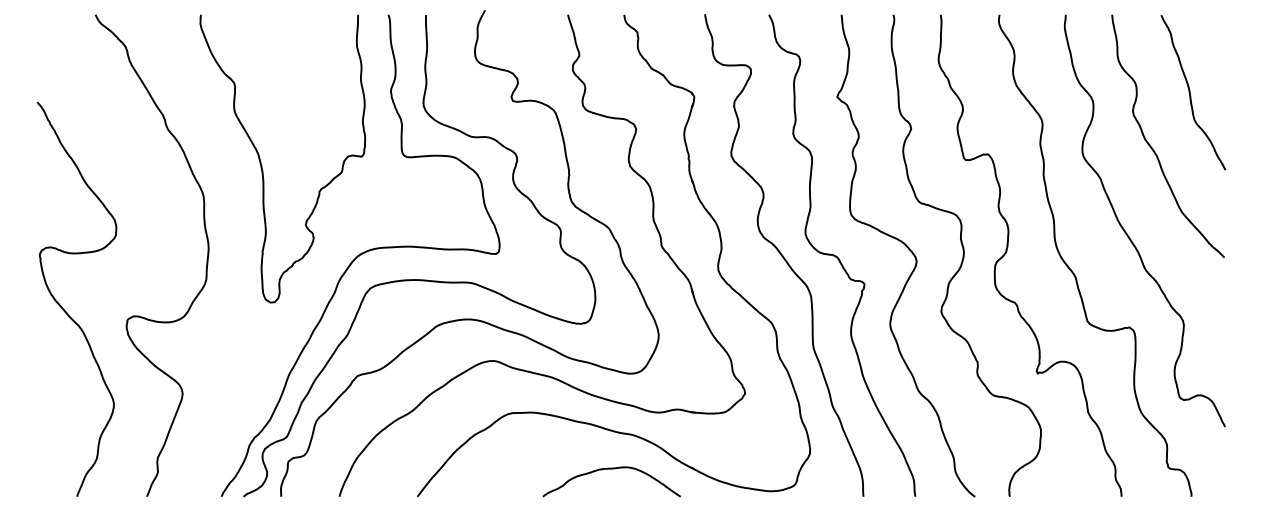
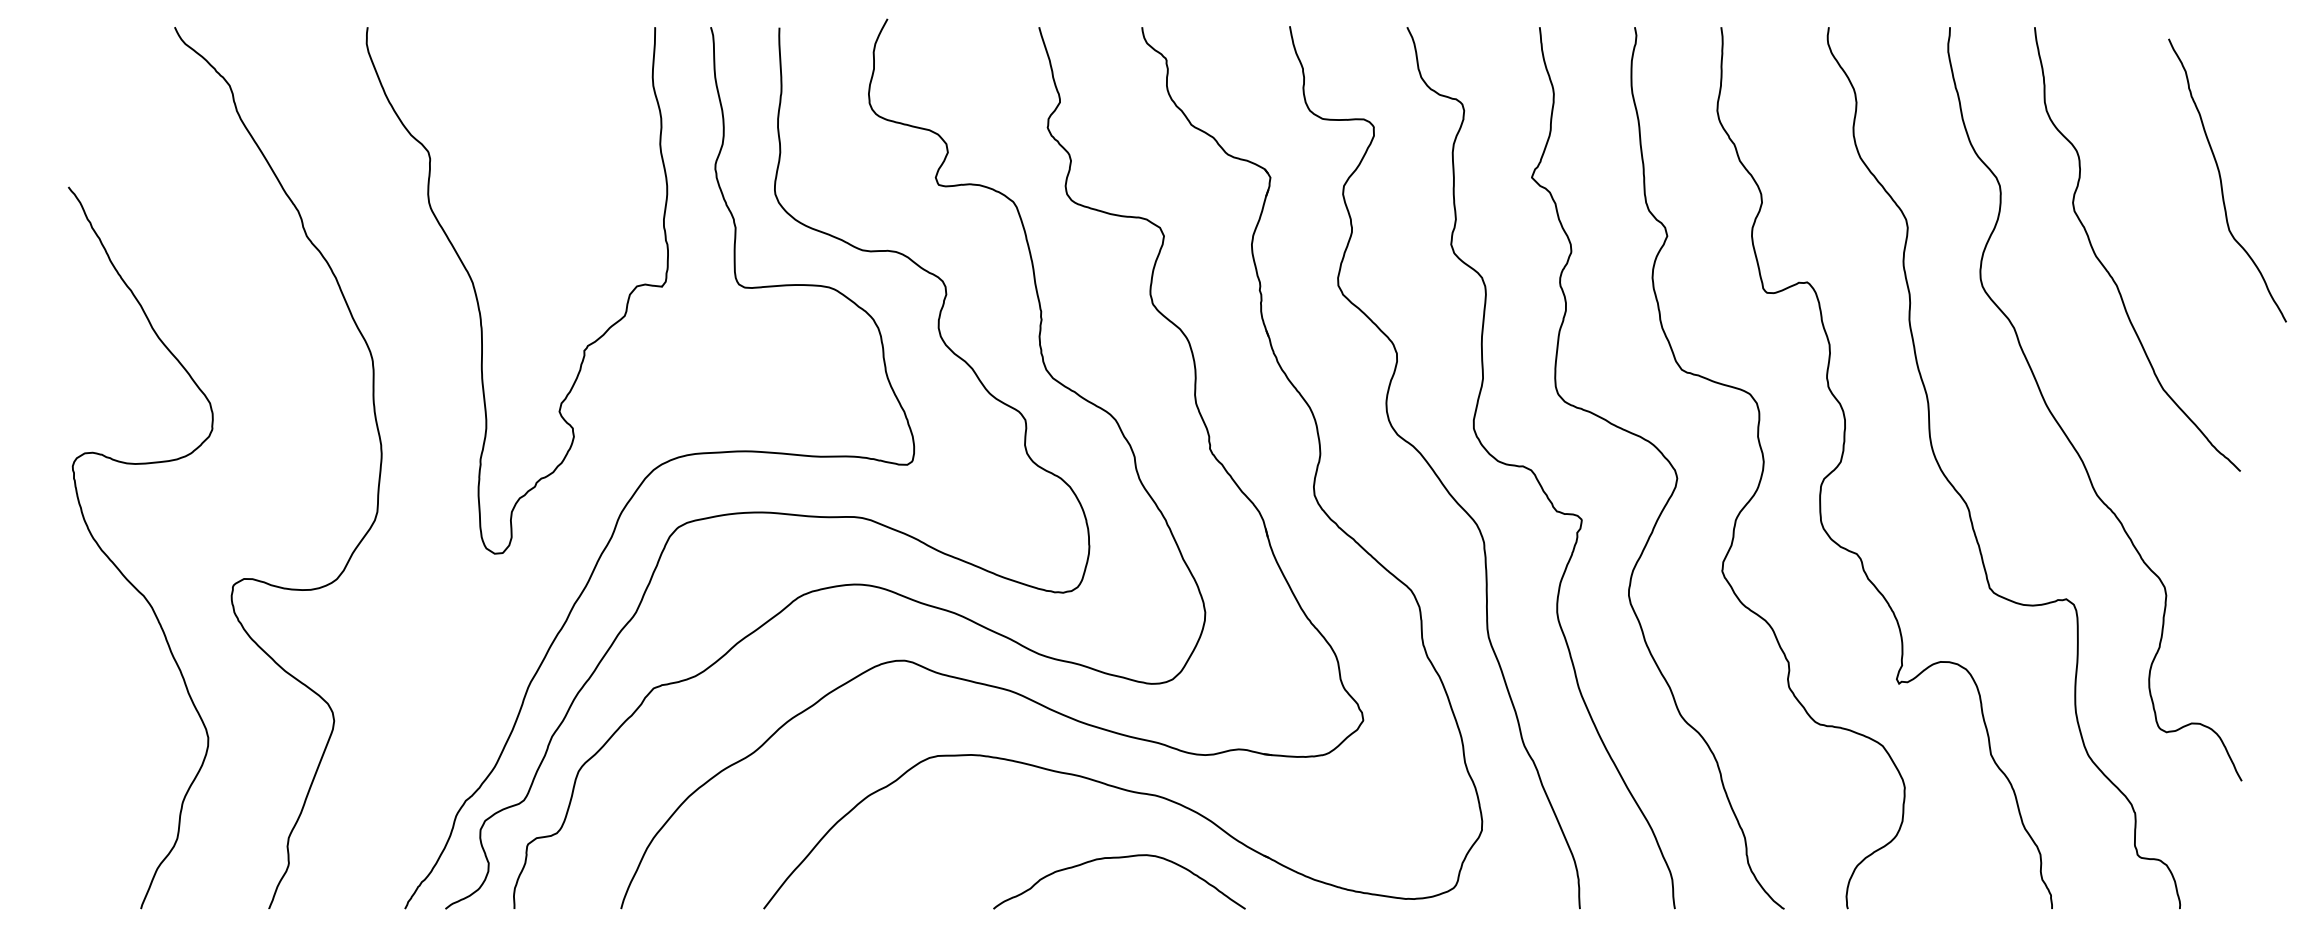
curve: (1190, 92) -> (2222, 180), moved

